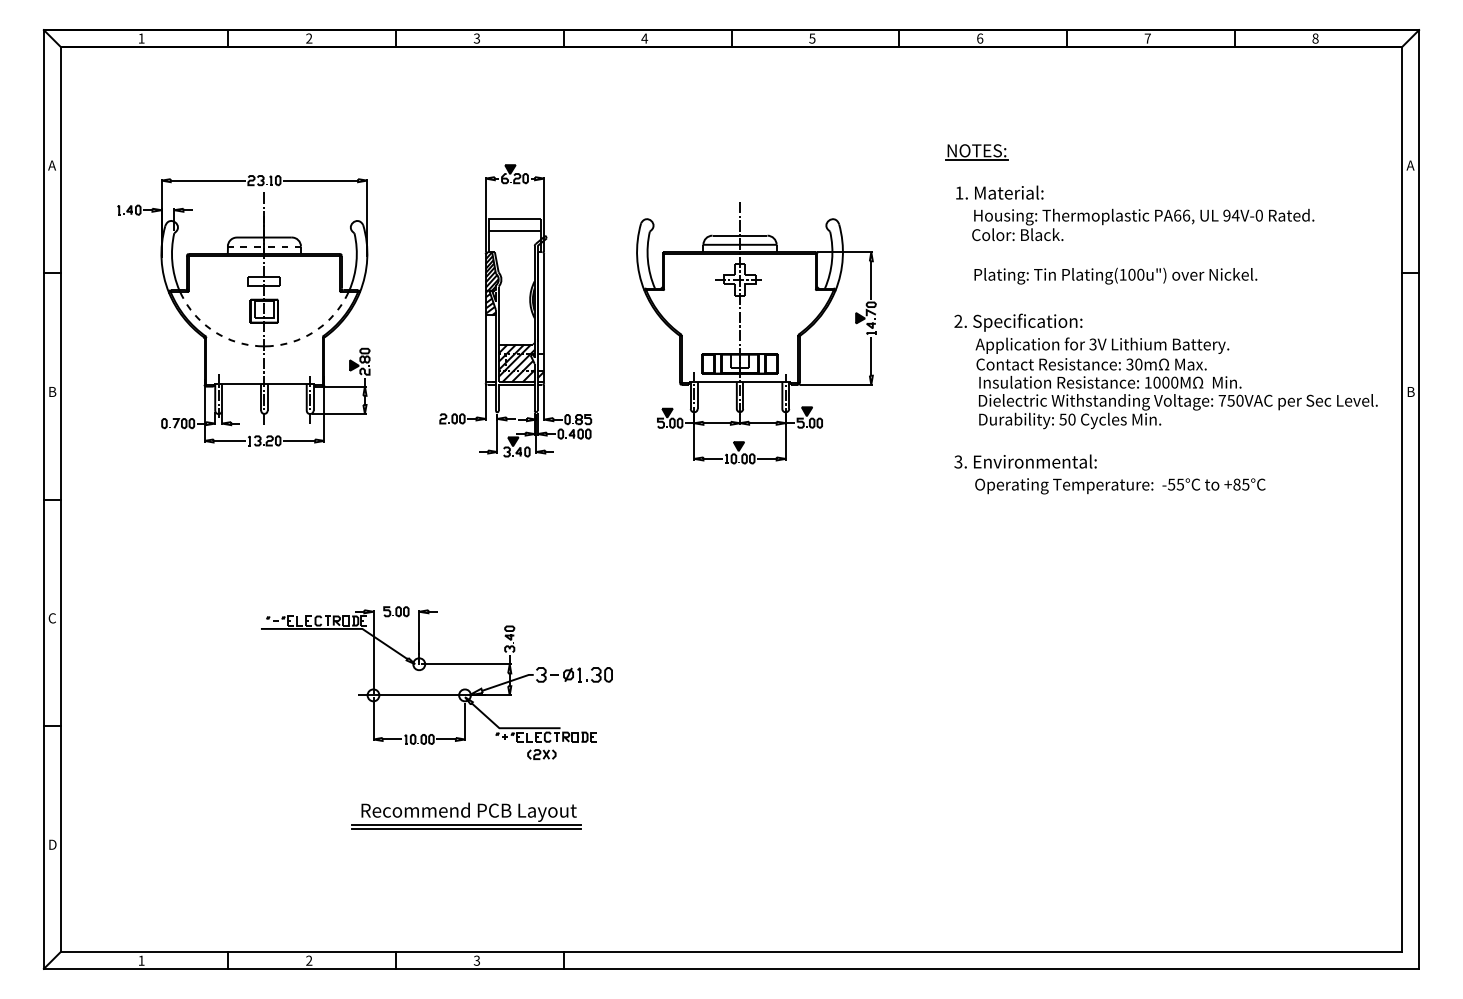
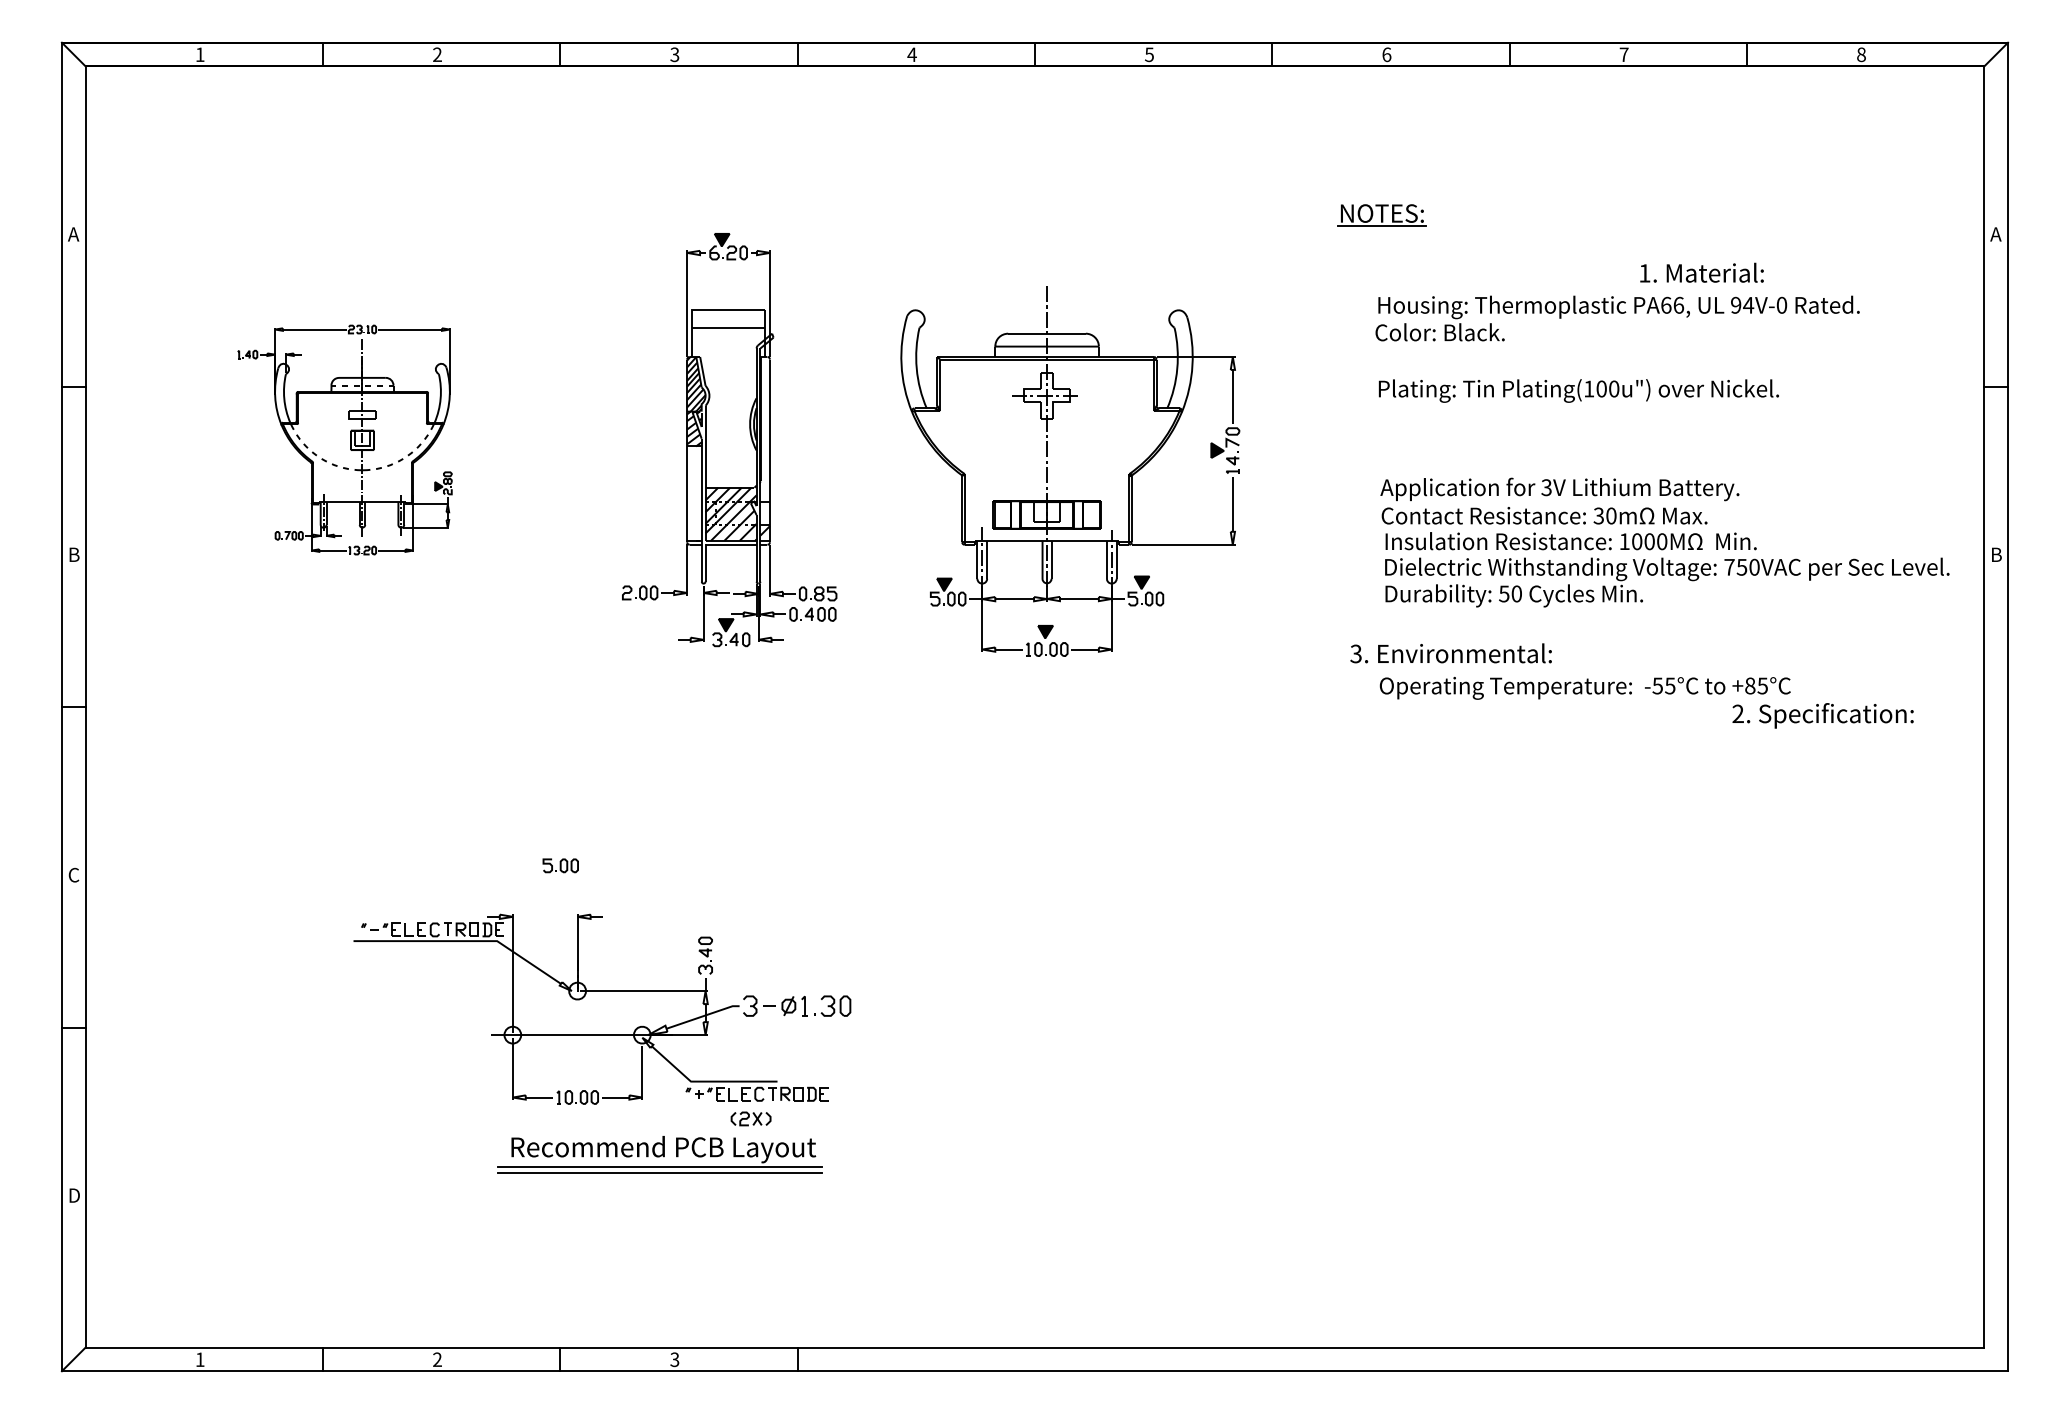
text: (999, 192) -> (1701, 272), moved
part: (243, 310) -> (344, 439), size x0.6
text: (1018, 322) -> (1823, 715), moved
part: (436, 684) -> (601, 1019), moved

